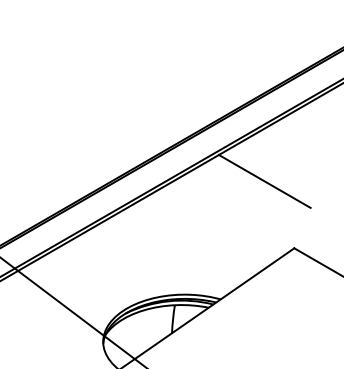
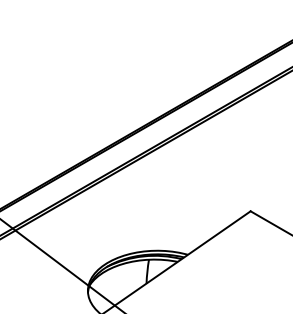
line: (264, 180) -> (225, 153), removed

